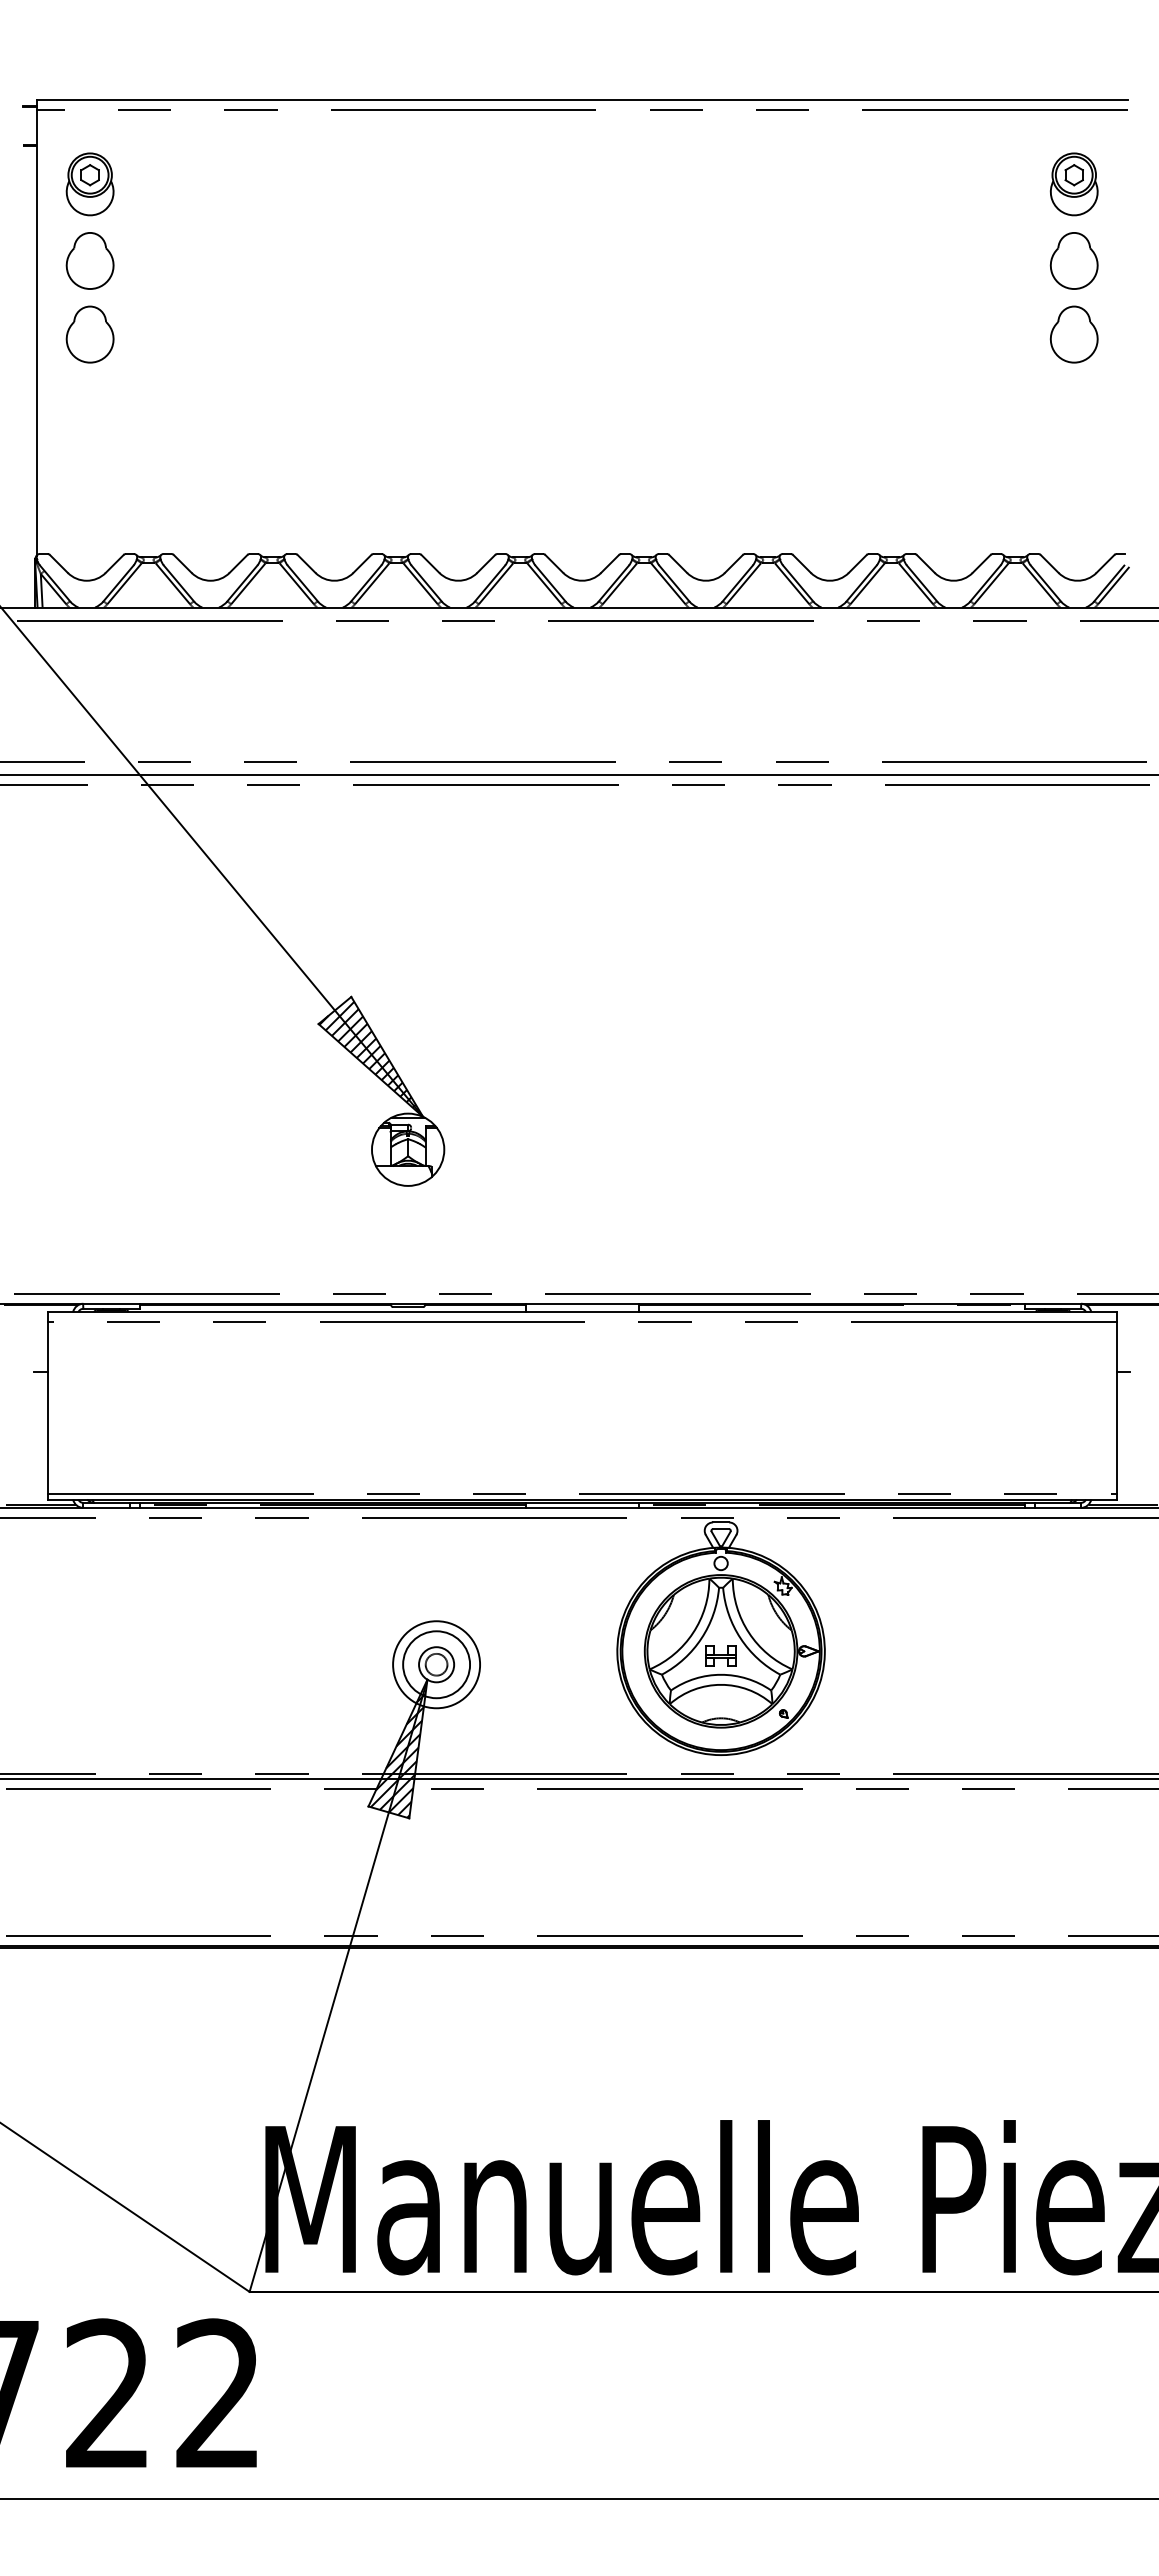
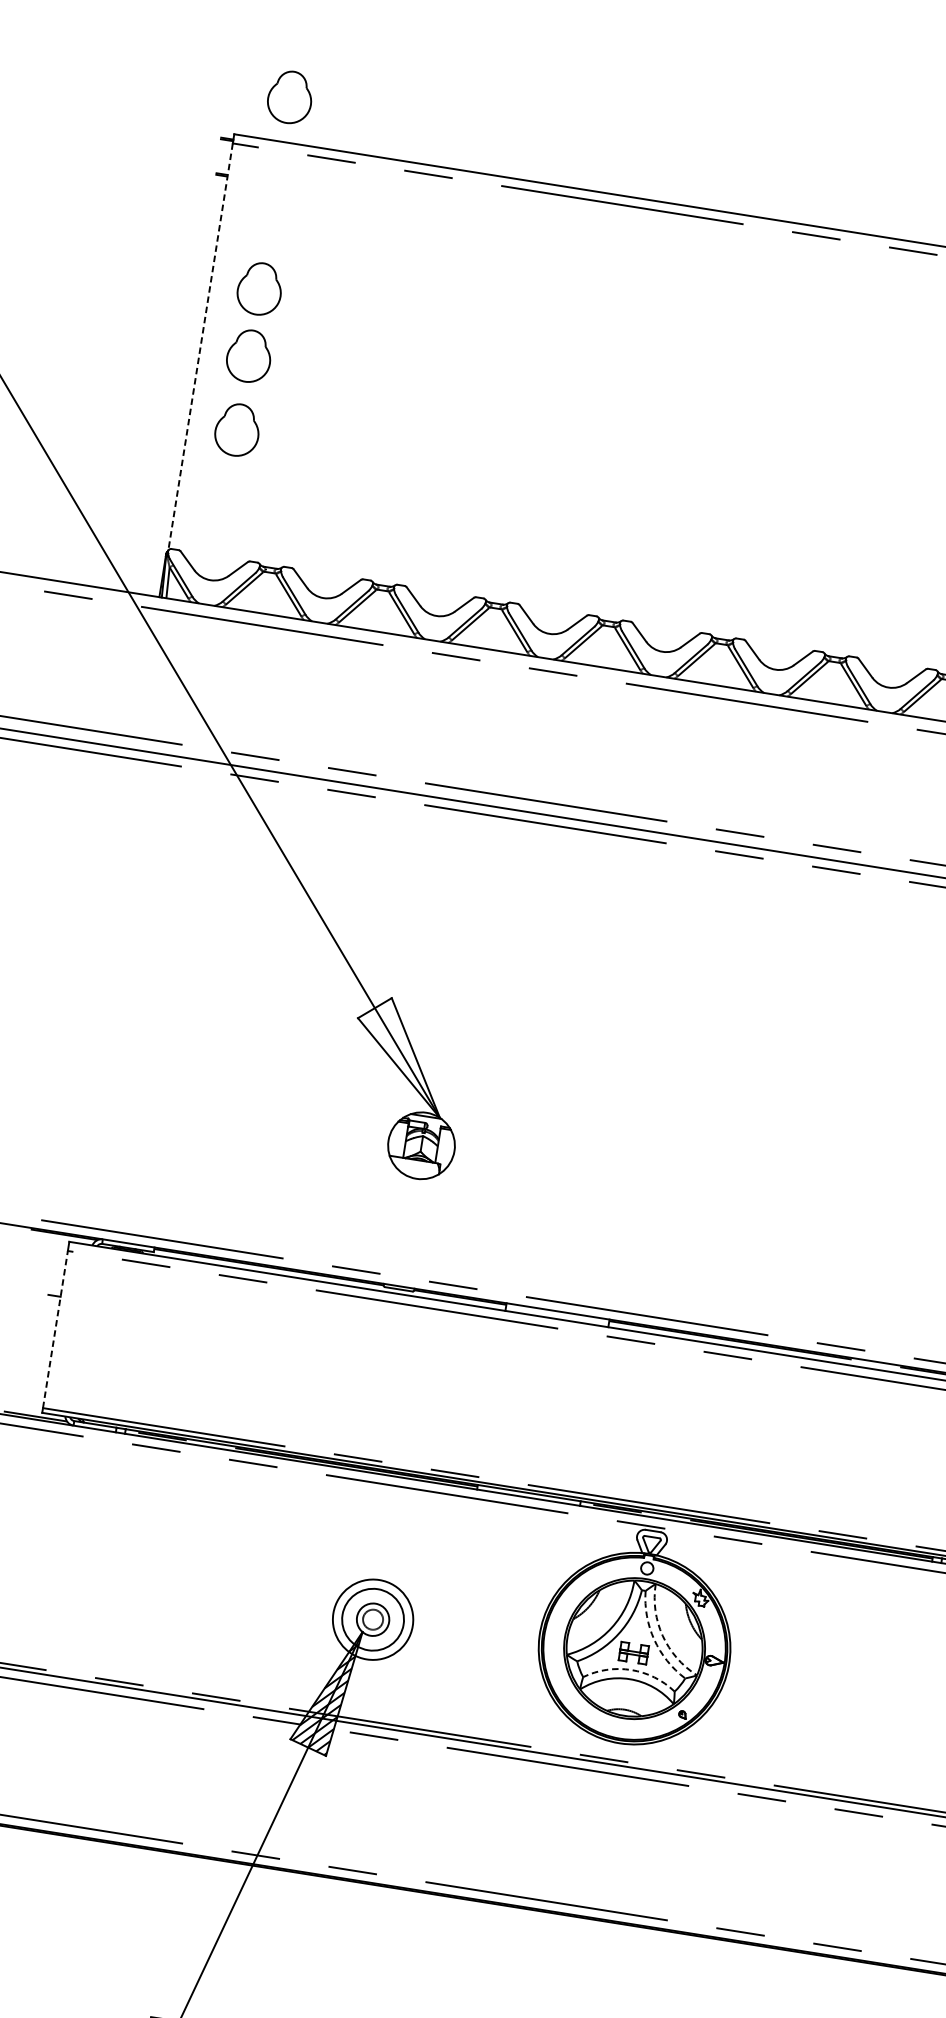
part: (89, 50) -> (289, 96), added
part: (89, 184) -> (270, 219), removed
line: (36, 333) -> (200, 347), solid -> dashed
part: (89, 415) -> (236, 429), added
hatch: (369, 1057) -> (399, 1056), removed
line: (47, 1407) -> (55, 1328), solid -> dashed
arc: (749, 1632) -> (663, 1635), solid -> dashed
arc: (740, 1638) -> (654, 1639), solid -> dashed
arc: (721, 1674) -> (631, 1669), solid -> dashed

